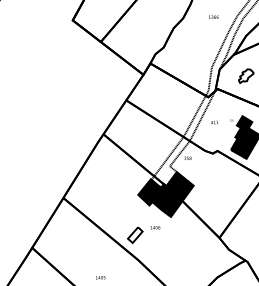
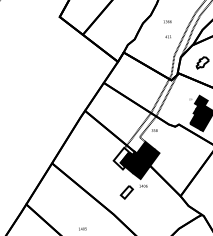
text: (213, 16) -> (167, 21), moved
text: (214, 122) -> (168, 36), moved
fill: (147, 192) -> (121, 158), removed
part: (143, 234) -> (133, 191), moved

